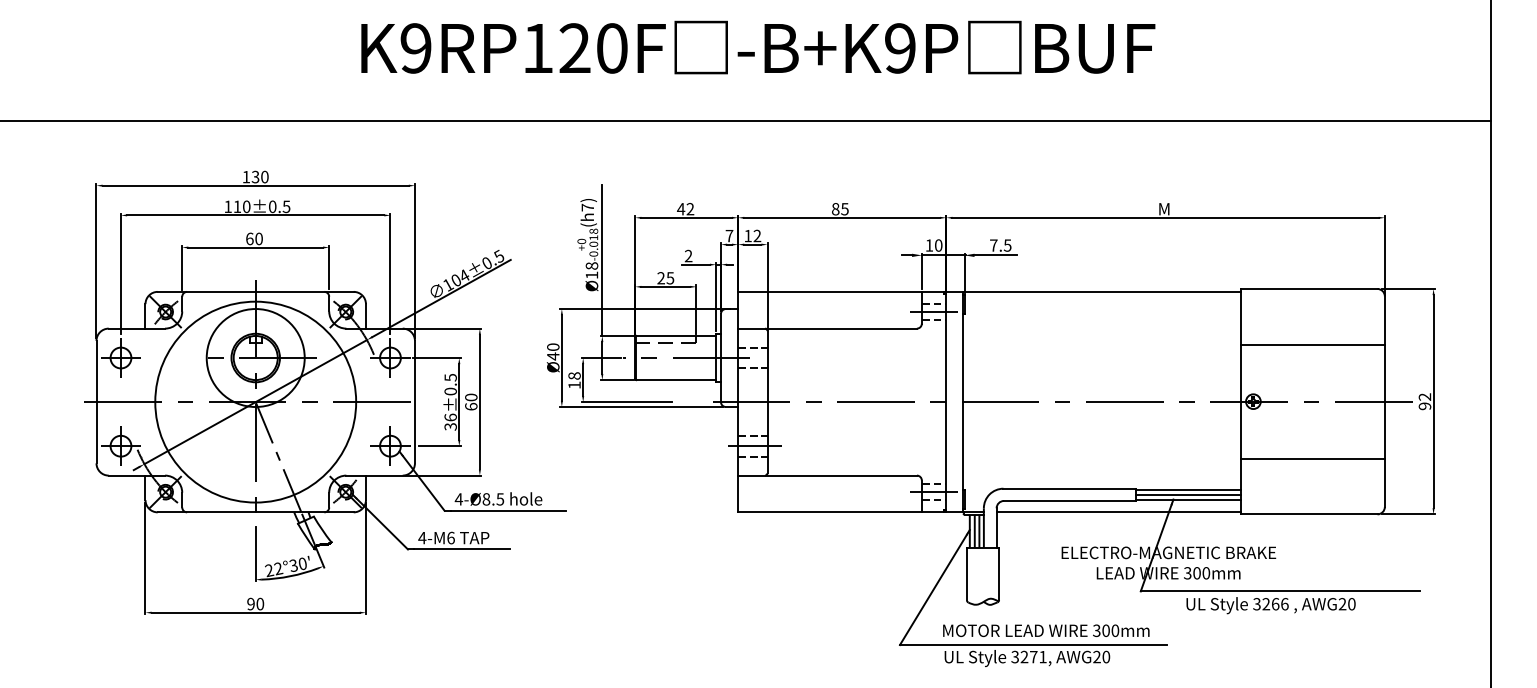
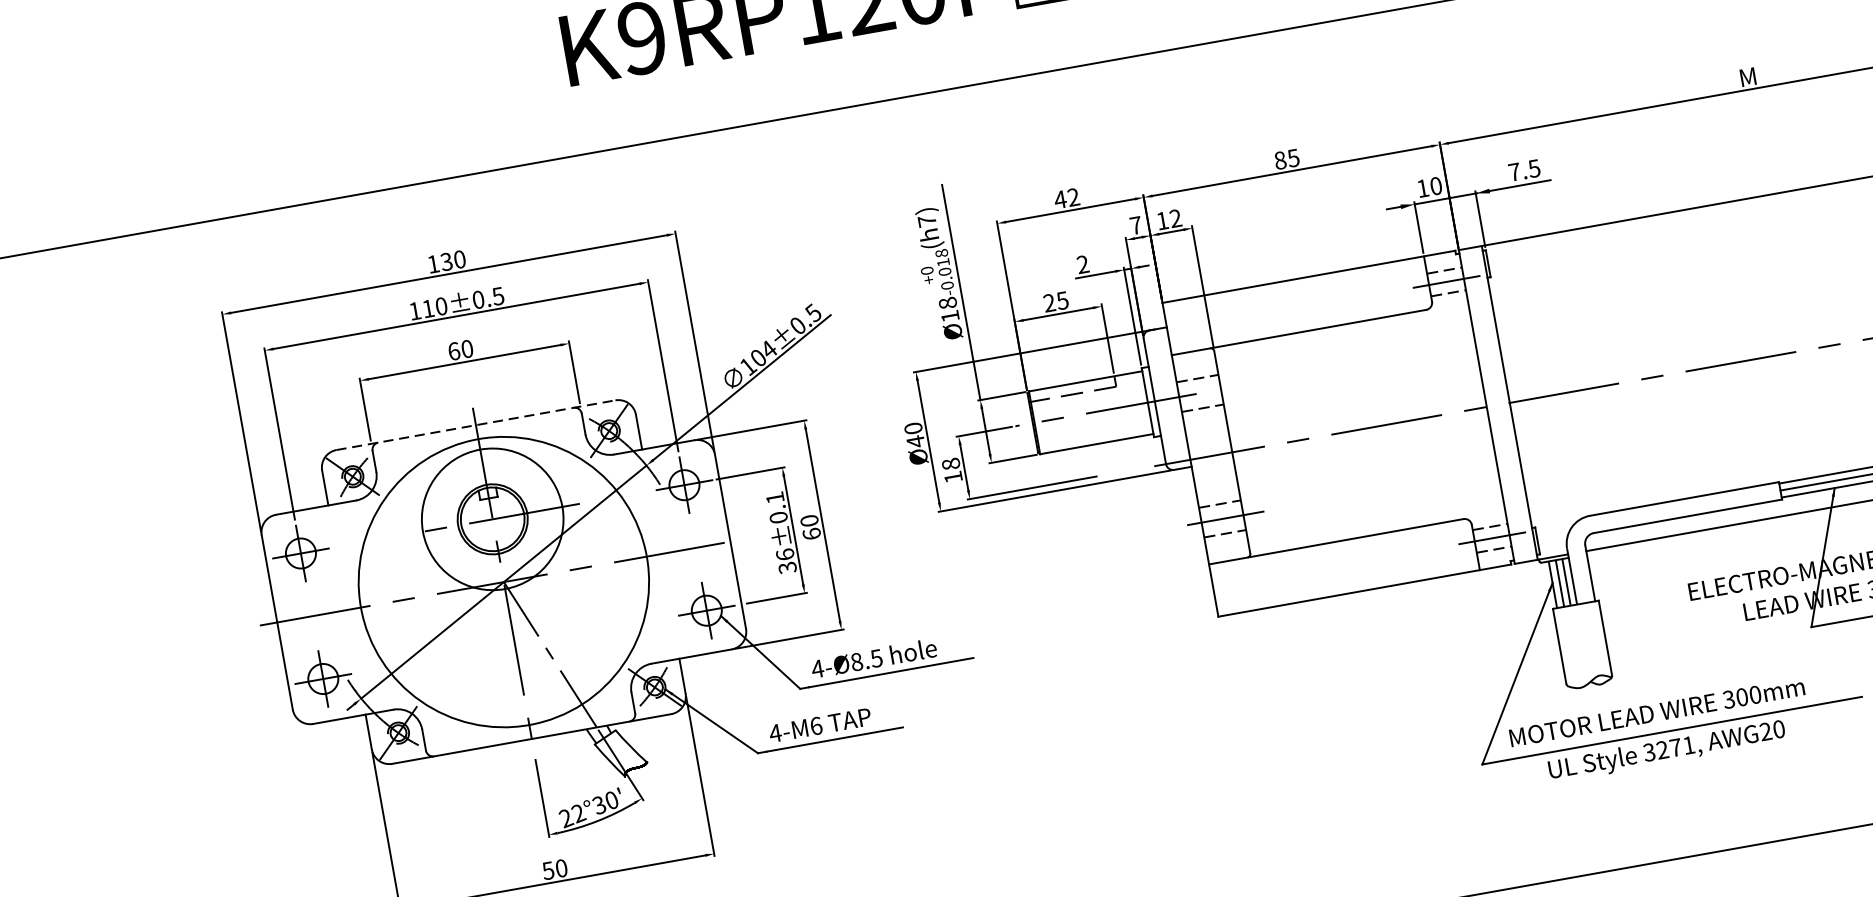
line: (255, 291) -> (475, 424), solid -> dashed
text: (450, 377) -> (774, 497), ±0.5 -> ±0.1
text: (250, 603) -> (547, 870), 90 -> 50
text: (1046, 630) -> (1657, 711), moved

